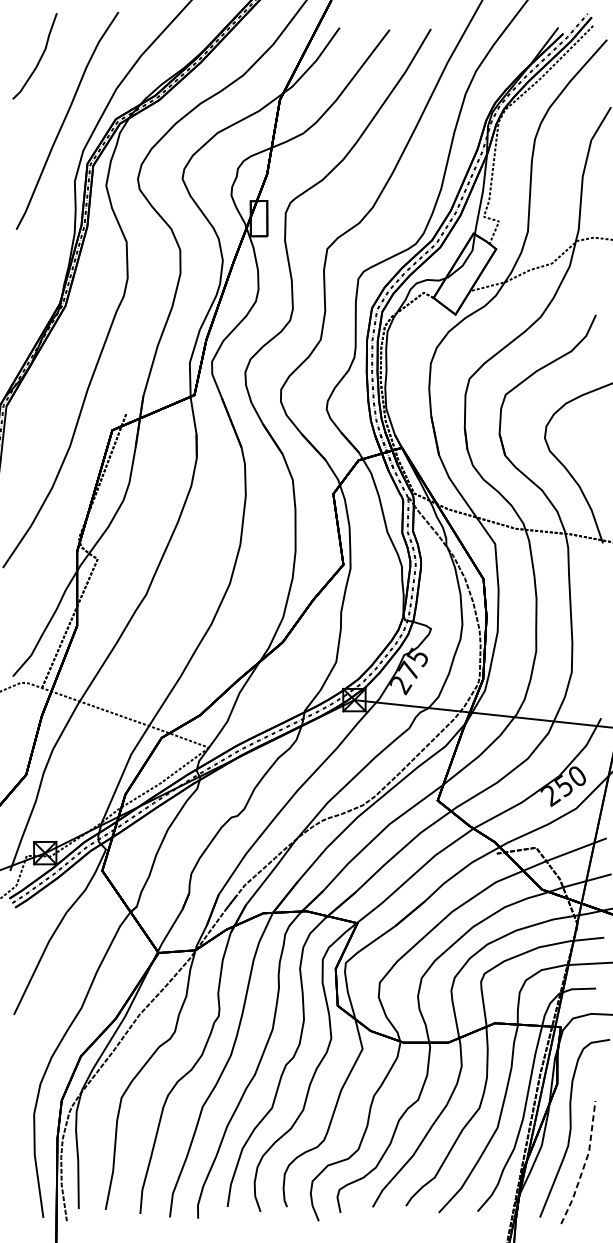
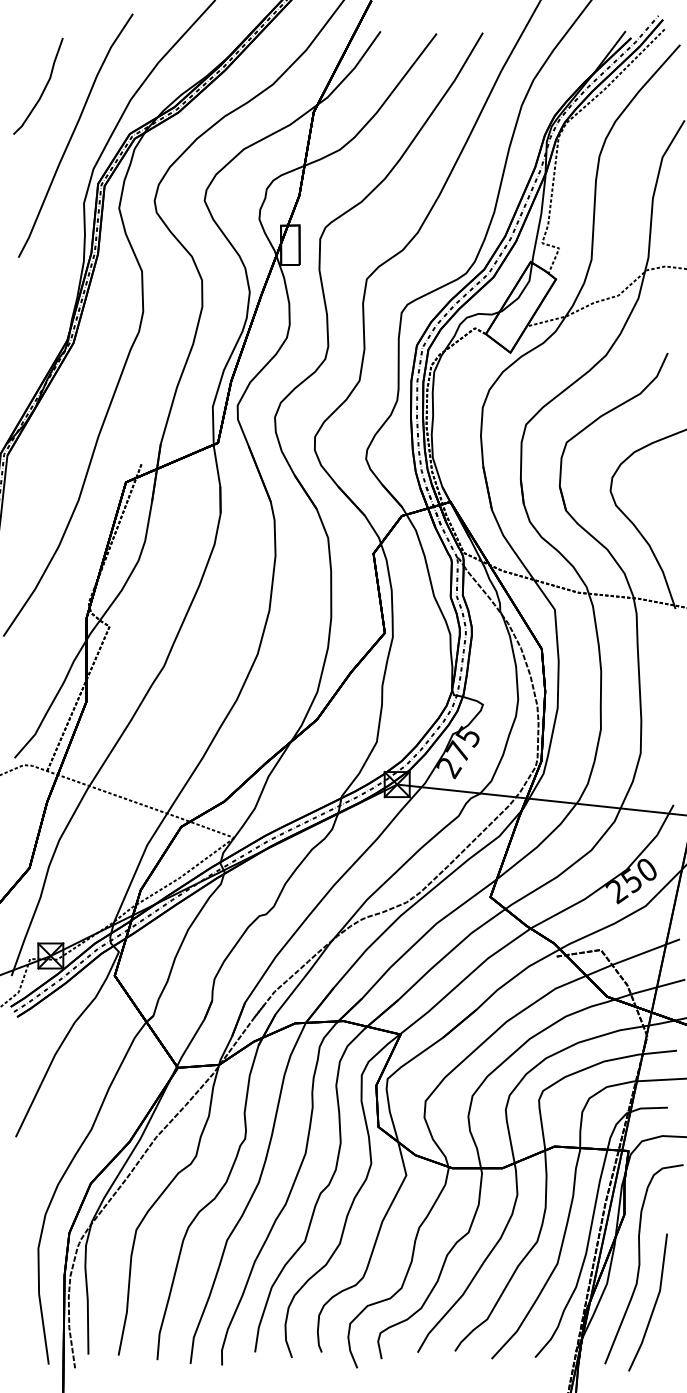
curve: (40, 57) -> (44, 87), moved
line: (585, 1164) -> (655, 1304), dashed -> solid

